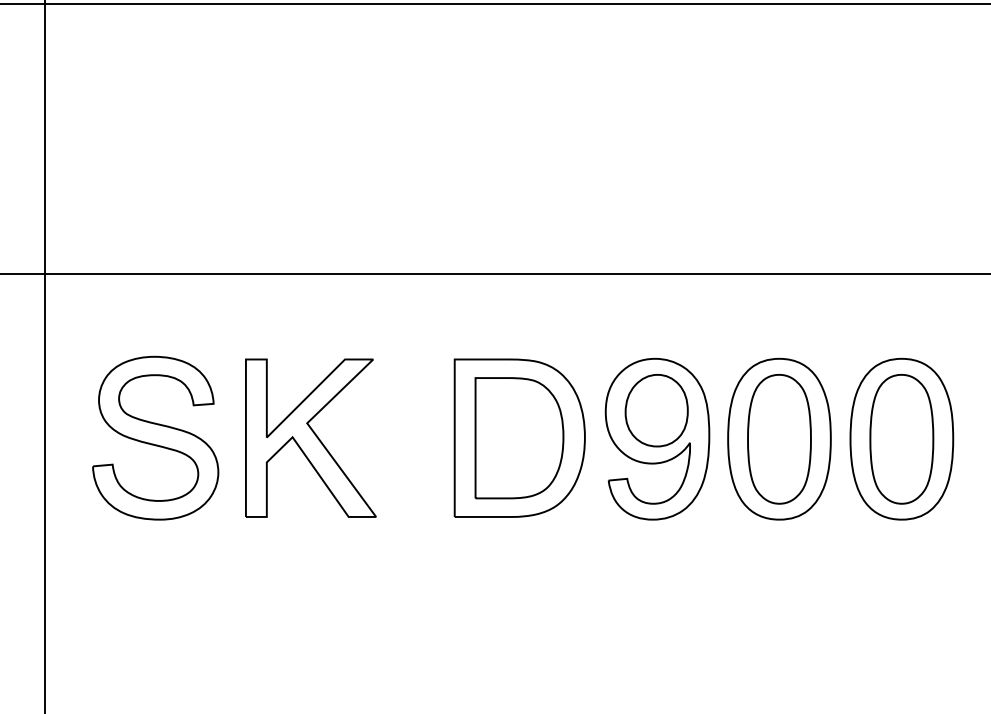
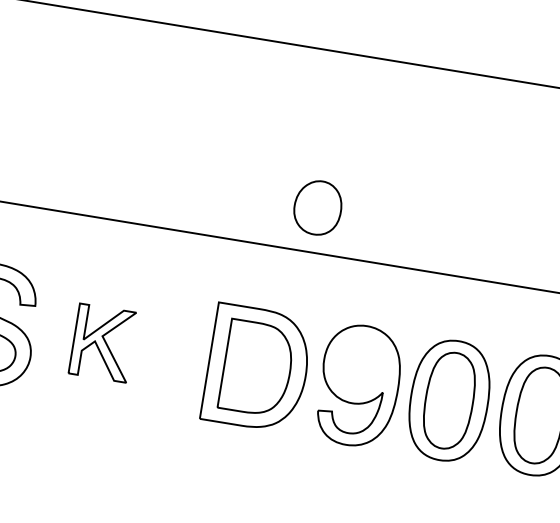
part: (656, 410) -> (317, 207), moved
part: (310, 437) -> (102, 342), size x0.6

